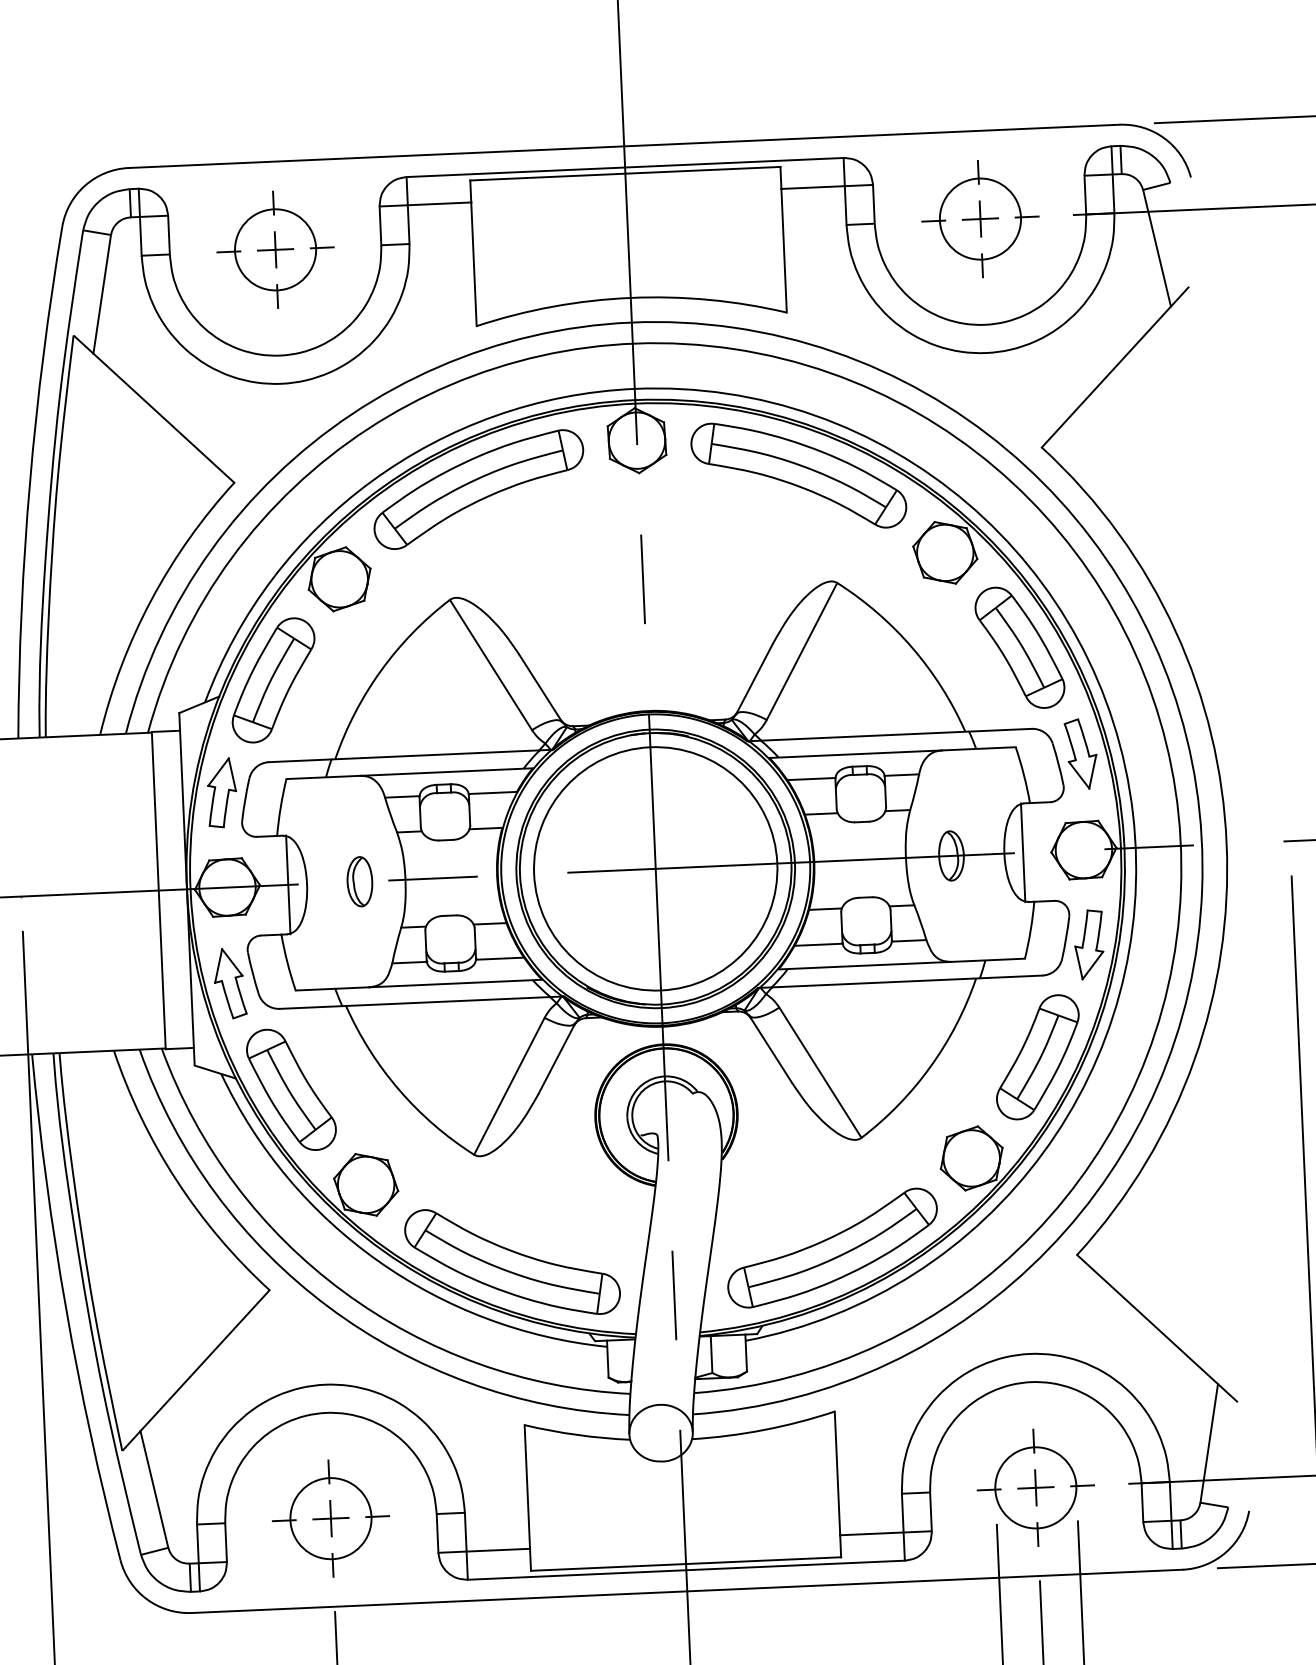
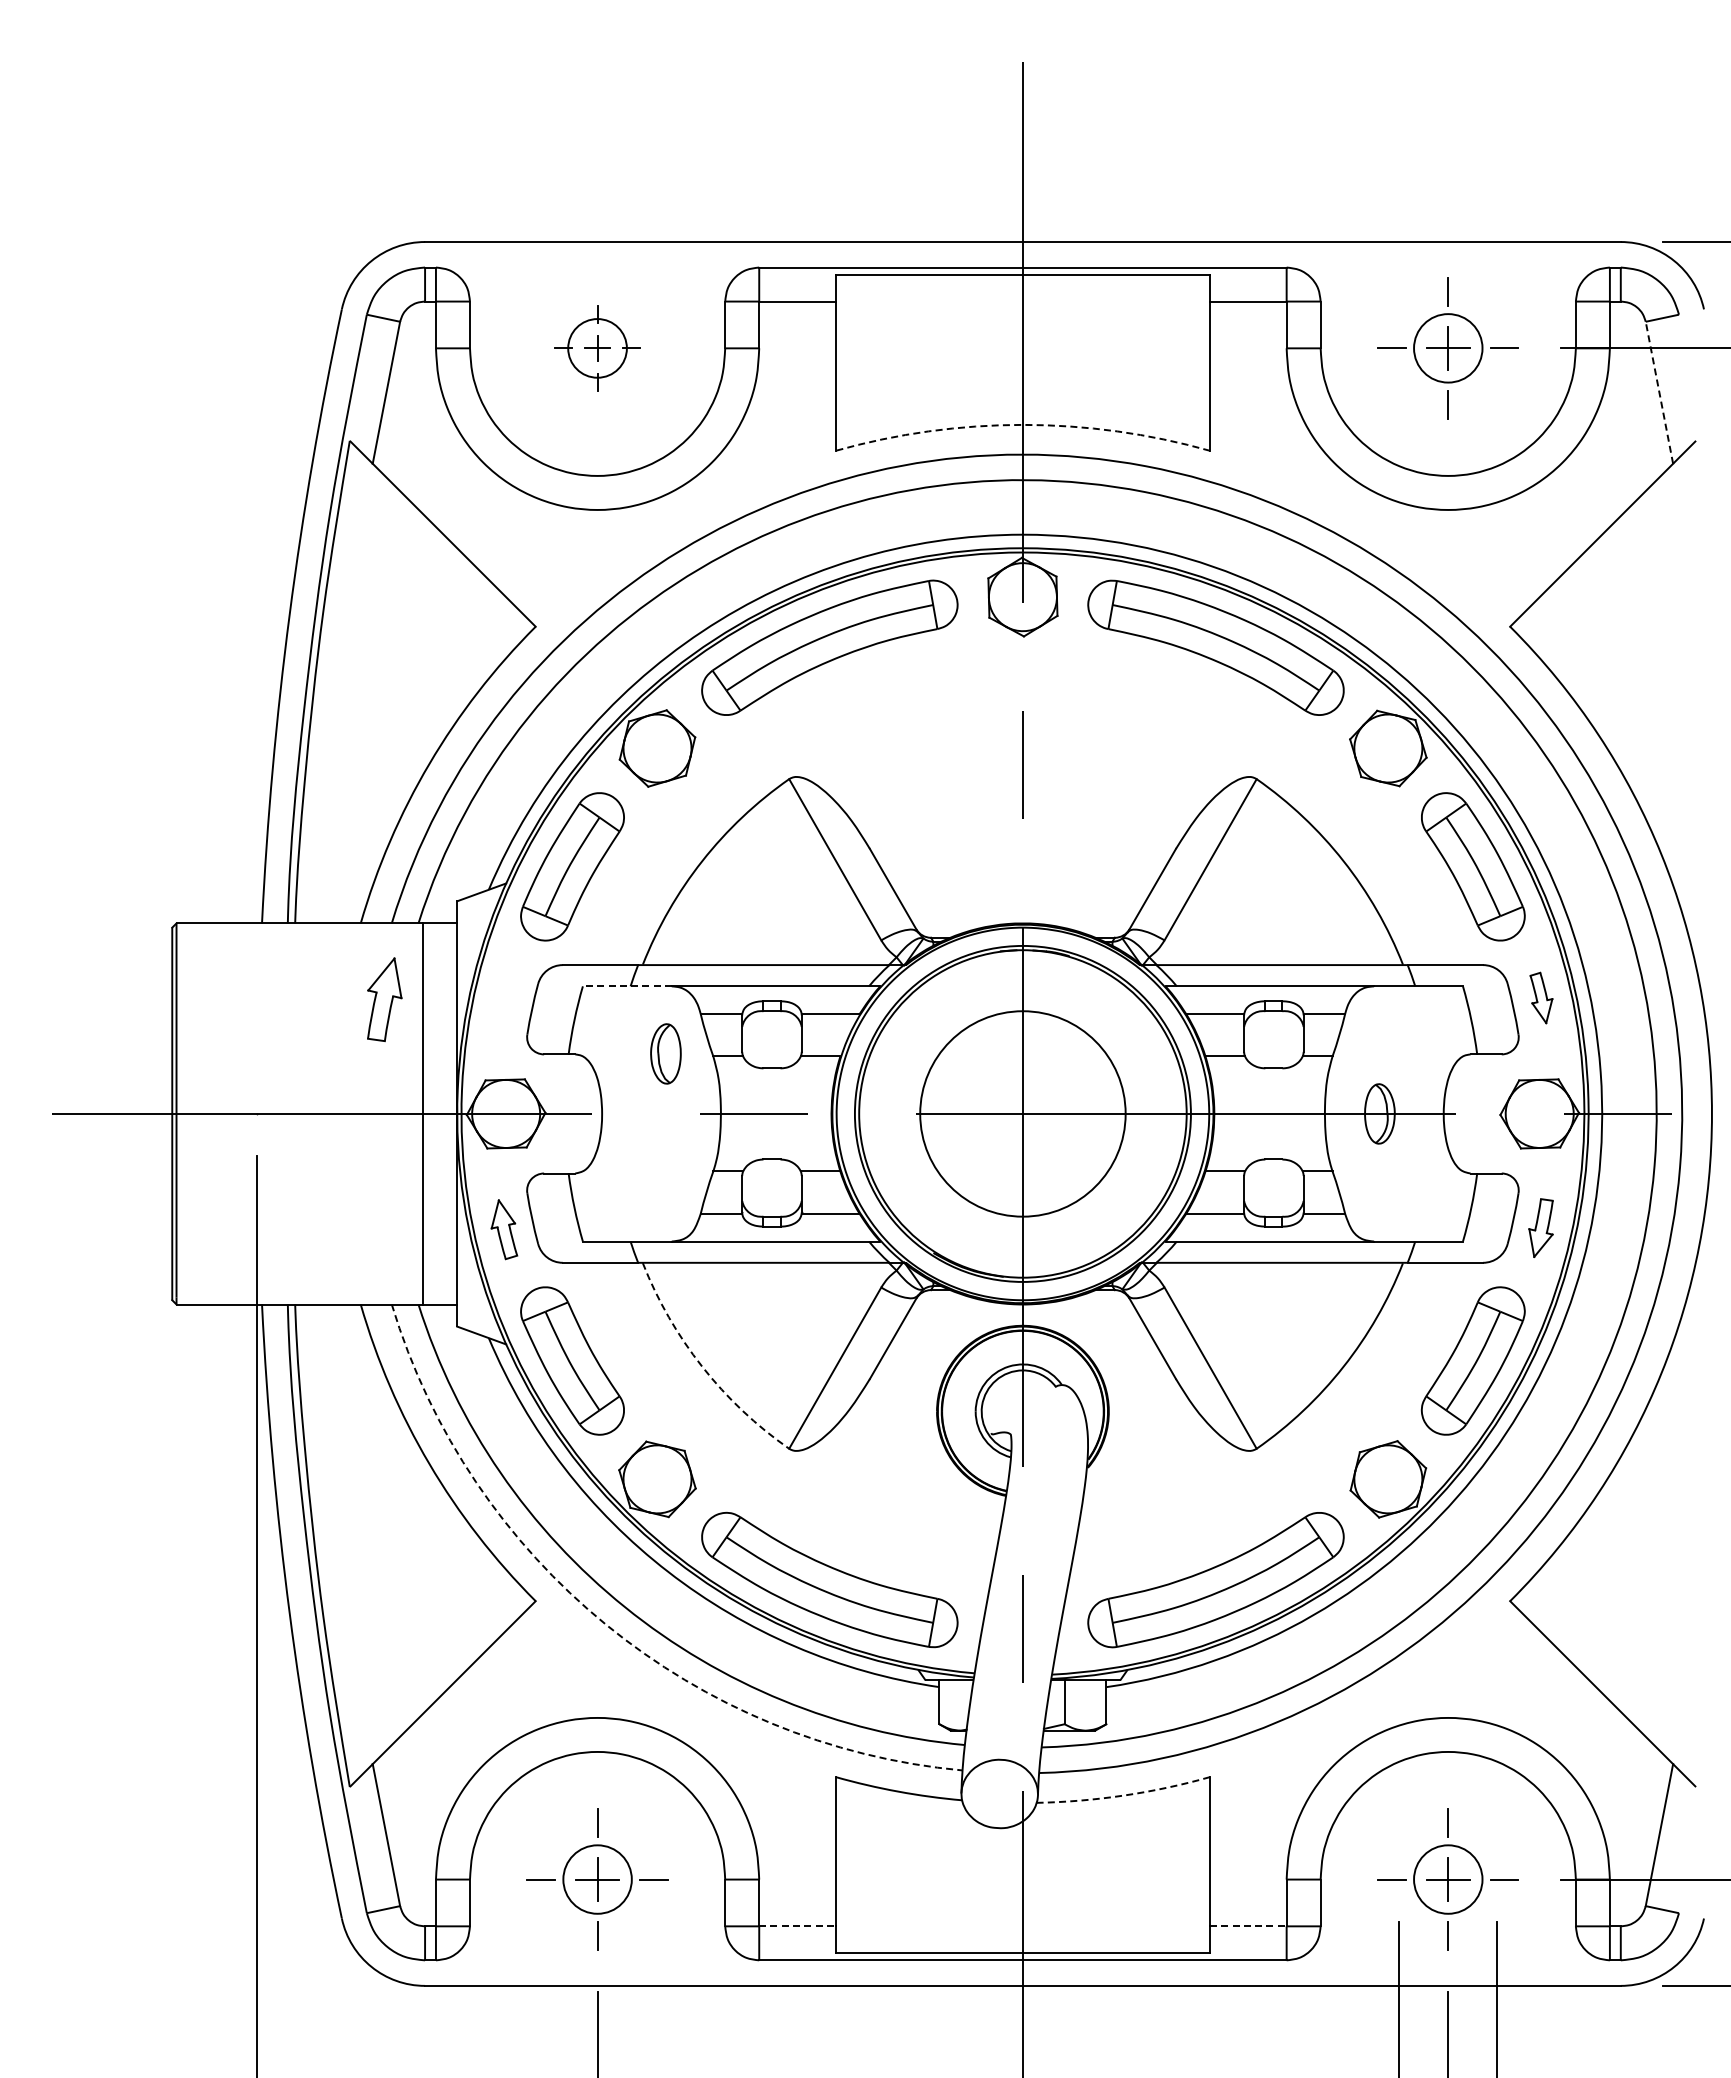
circle: (980, 219) -> (1448, 348), size x0.7
line: (1157, 248) -> (1659, 392), solid -> dashed
part: (275, 250) -> (597, 348), size x0.6
arc: (630, 297) -> (1022, 424), solid -> dashed
part: (1081, 753) -> (1541, 997), size x0.6
line: (322, 777) -> (626, 986), solid -> dashed
part: (222, 792) -> (384, 999), moved
line: (1023, 852) -> (1466, 1113), removed
circle: (655, 868) -> (1022, 1113), size x0.7
part: (359, 881) -> (665, 1053), moved
line: (288, 884) -> (579, 1113), removed
part: (1088, 944) -> (1540, 1227), size x0.7
part: (230, 983) -> (504, 1229), size x0.7
arc: (399, 1089) -> (702, 1366), solid -> dashed
arc: (329, 1306) -> (606, 1624), solid -> dashed
arc: (764, 1429) -> (1124, 1795), solid -> dashed
circle: (1036, 1487) -> (1448, 1879), size x0.7
circle: (330, 1518) -> (597, 1879), size x0.7
line: (872, 1533) -> (1248, 1926), solid -> dashed
line: (499, 1550) -> (798, 1926), solid -> dashed

